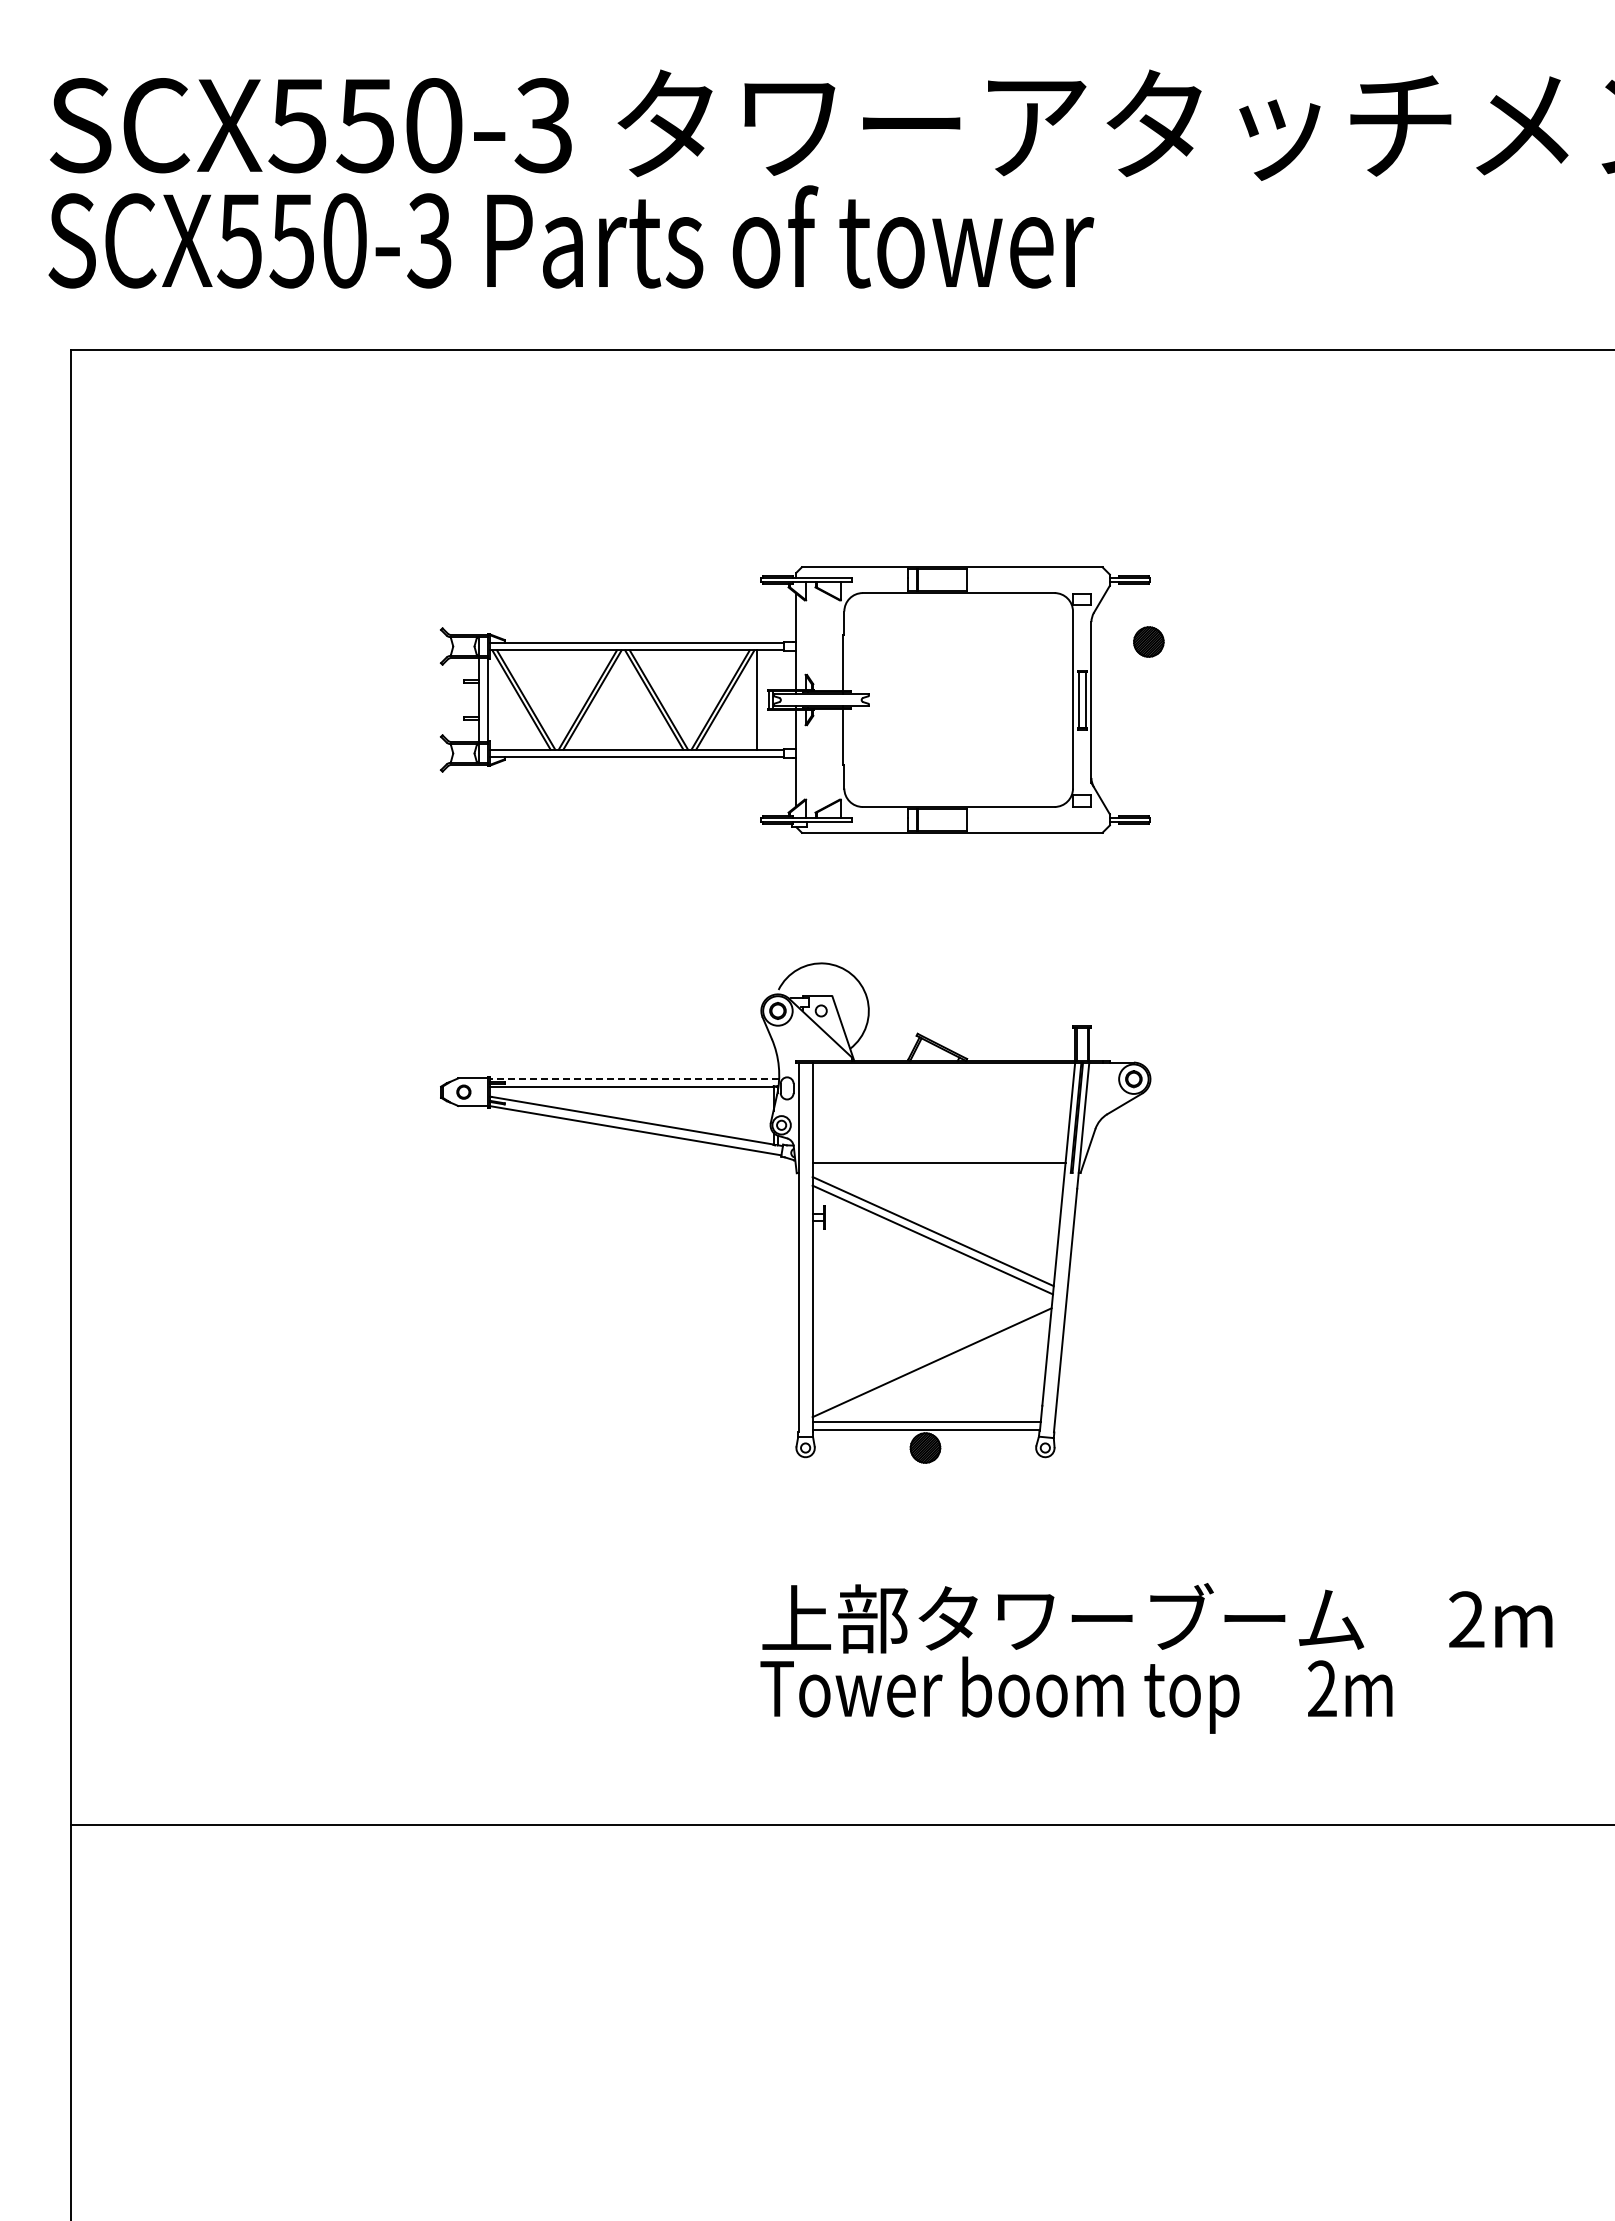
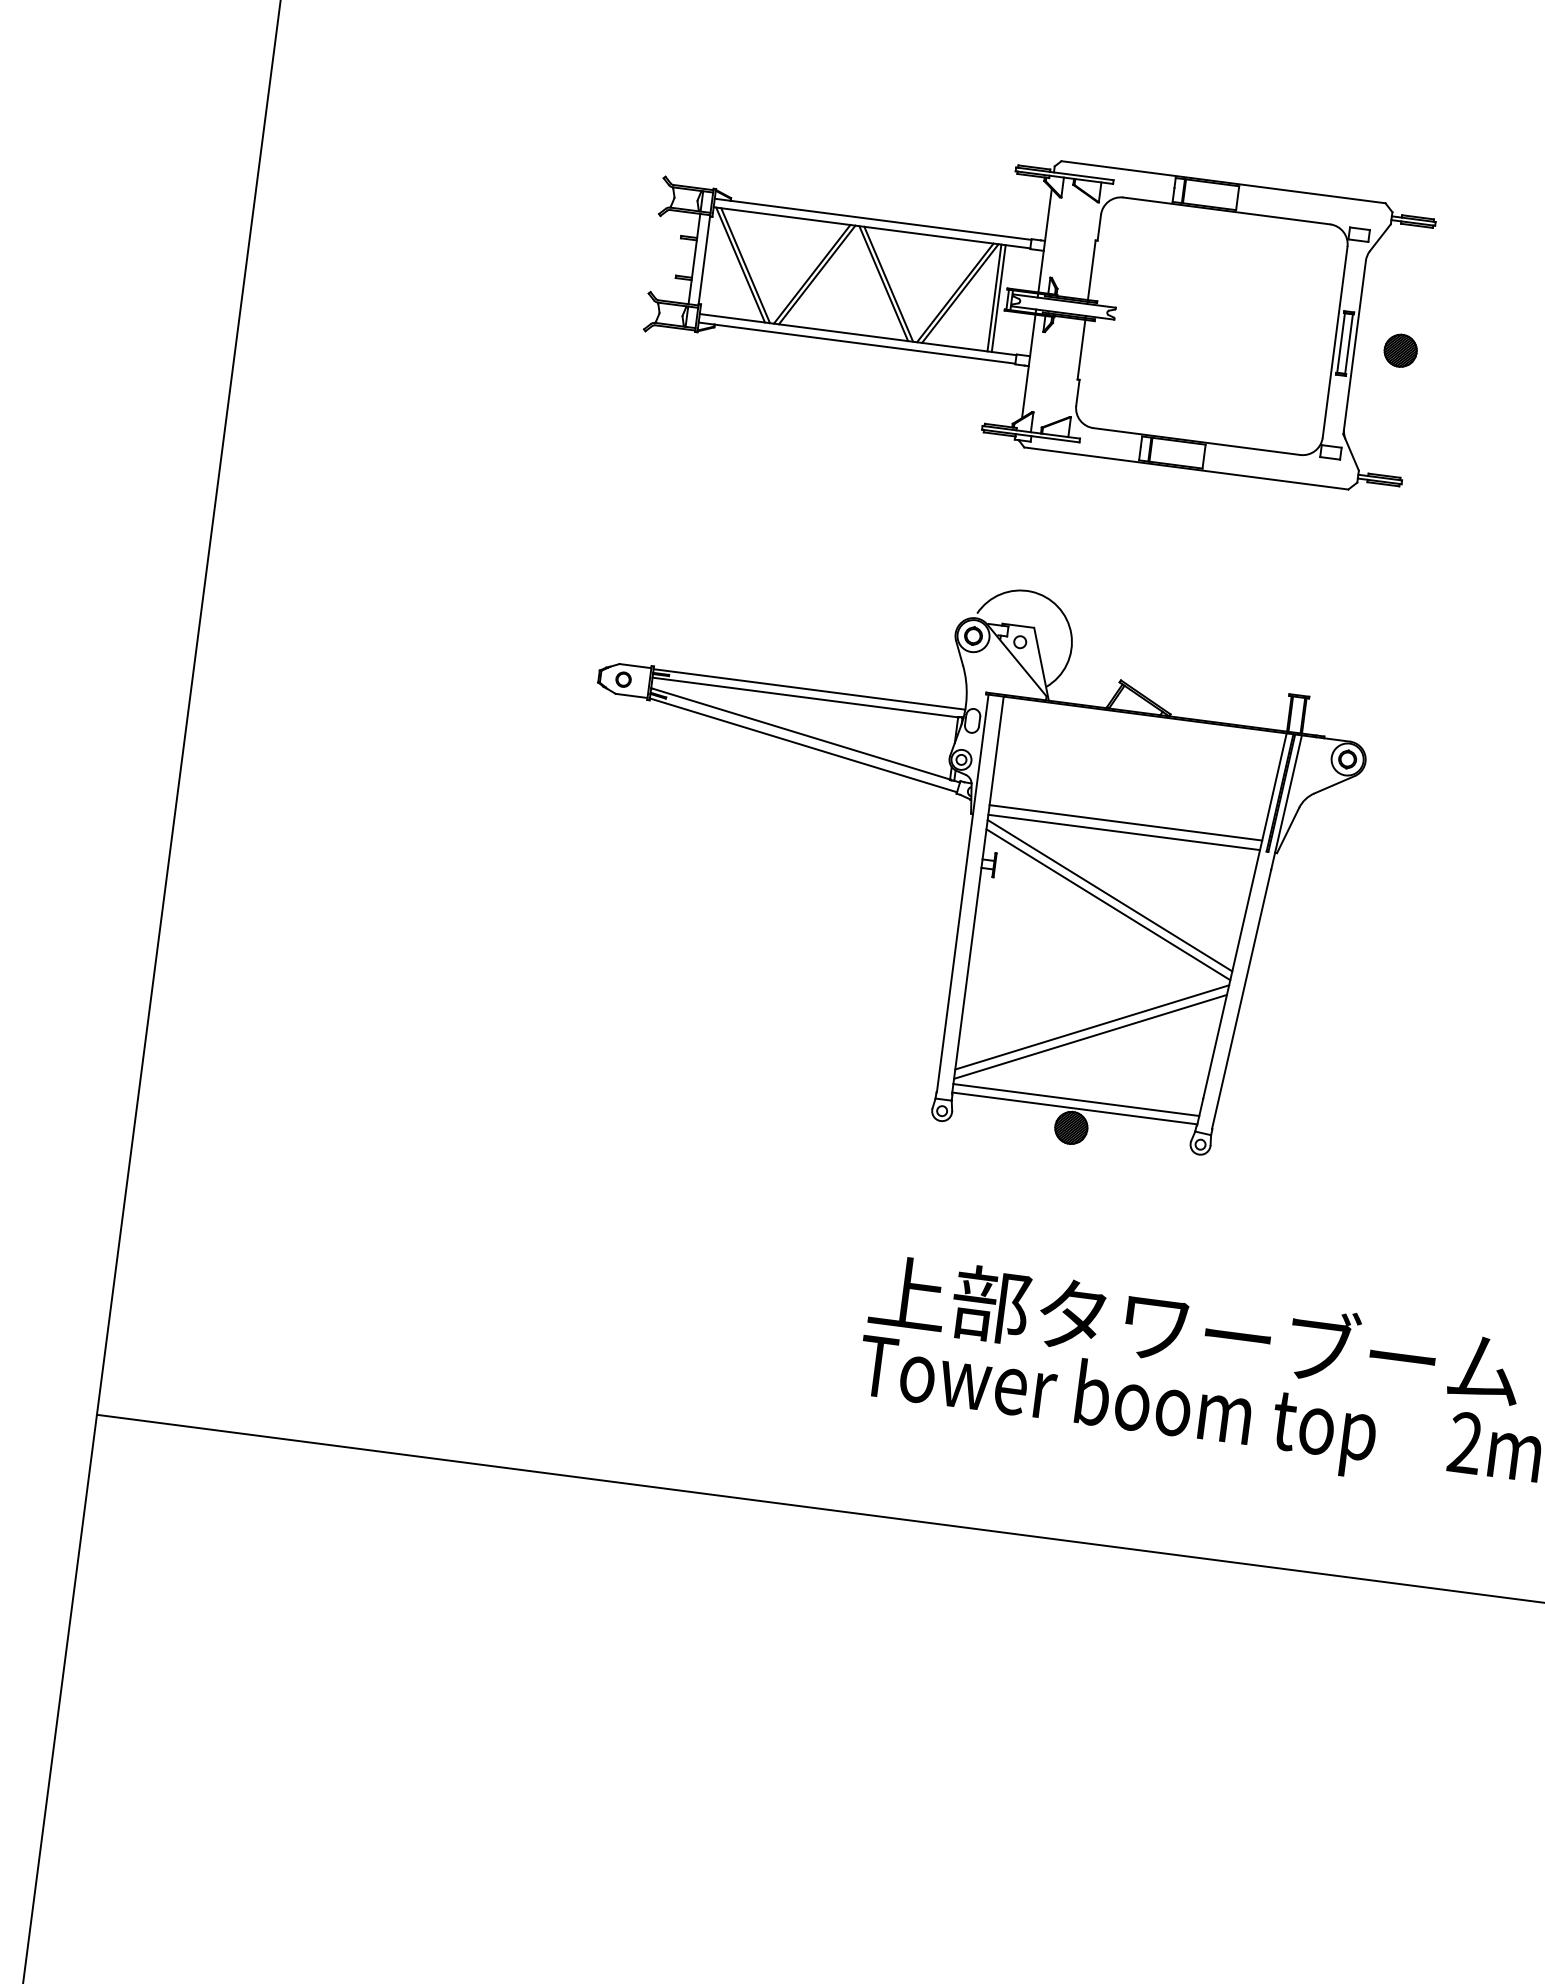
part: (1148, 641) -> (1400, 350), moved
line: (760, 699) -> (998, 297), added
line: (634, 1079) -> (809, 689), dashed -> solid
line: (938, 1172) -> (1123, 832), added
line: (932, 1353) -> (1092, 1027), added

